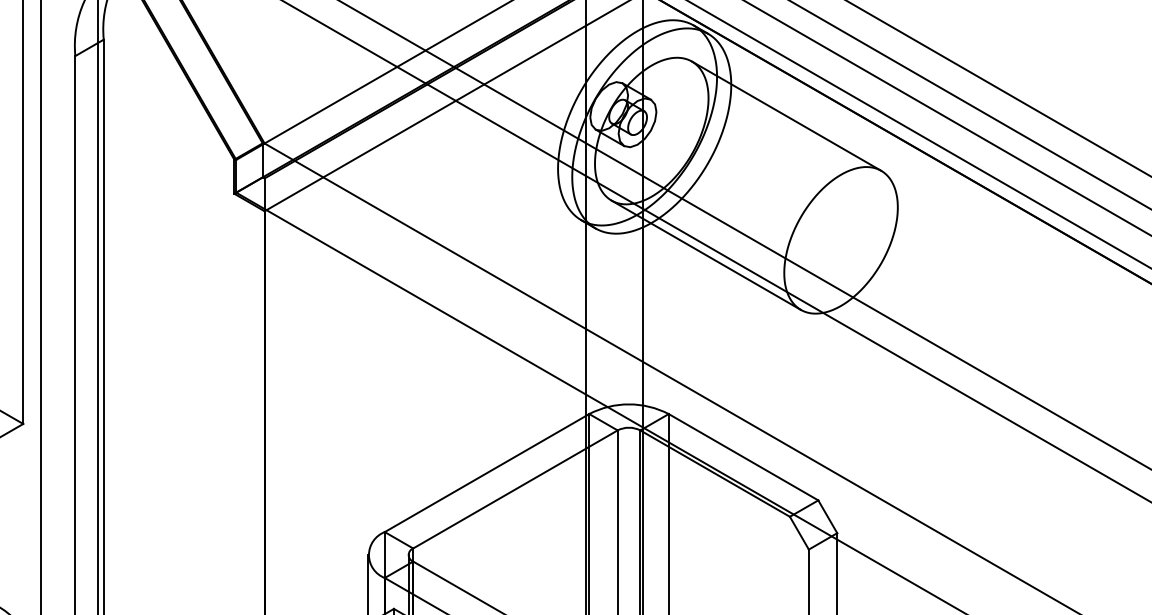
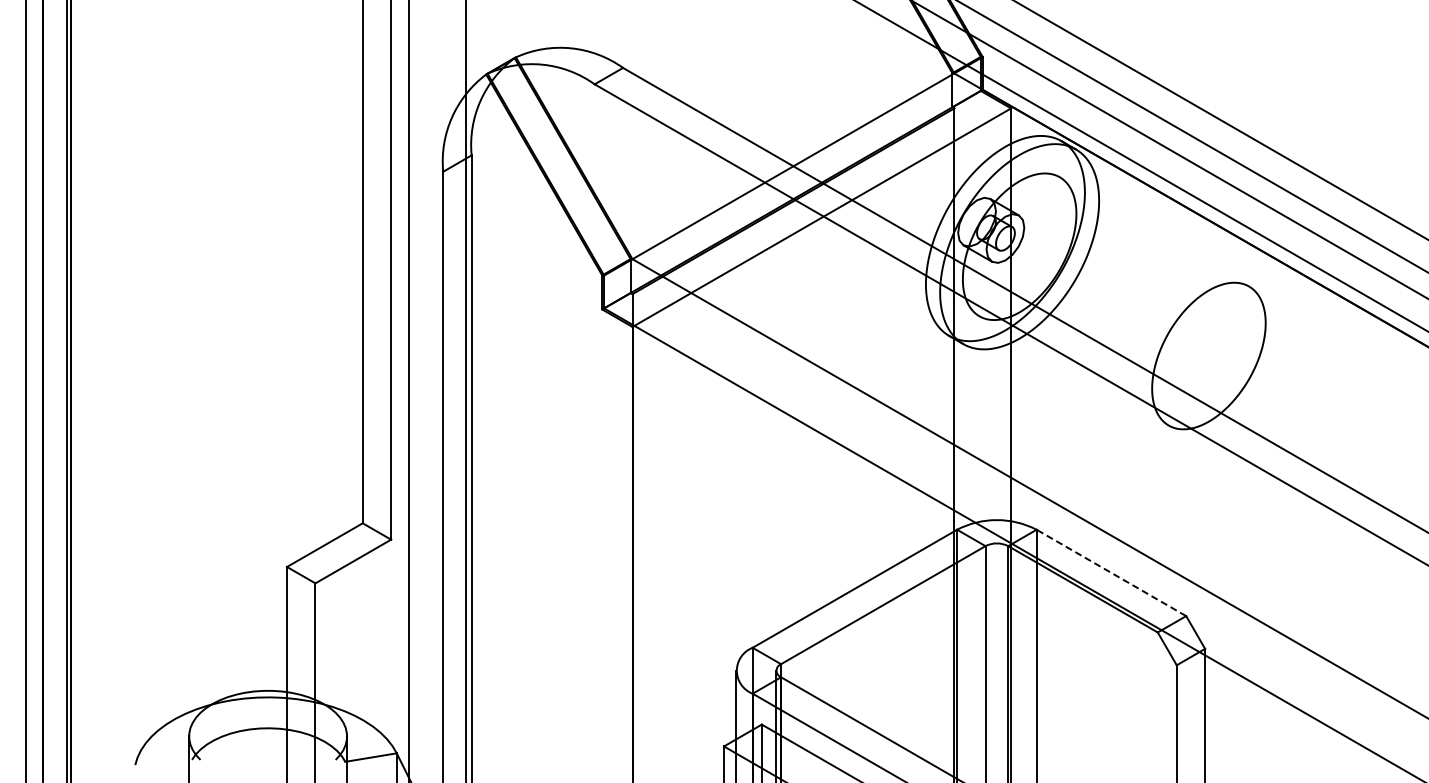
line: (786, 115) -> (1154, 231), removed
line: (705, 254) -> (1073, 370), removed
line: (742, 456) -> (1110, 572), solid -> dashed

